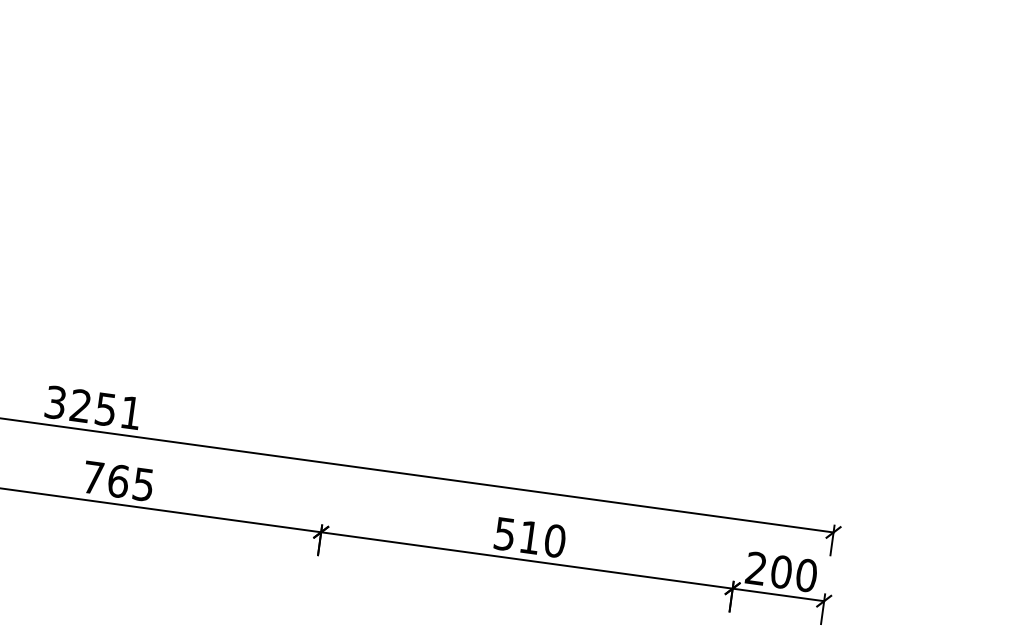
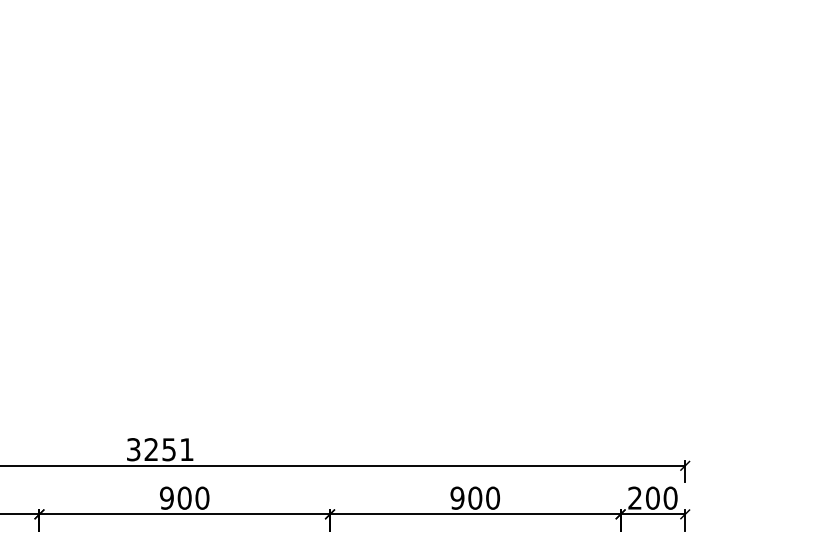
text: (118, 480) -> (184, 497), 765 -> 900
text: (517, 534) -> (466, 497), 510 -> 900

